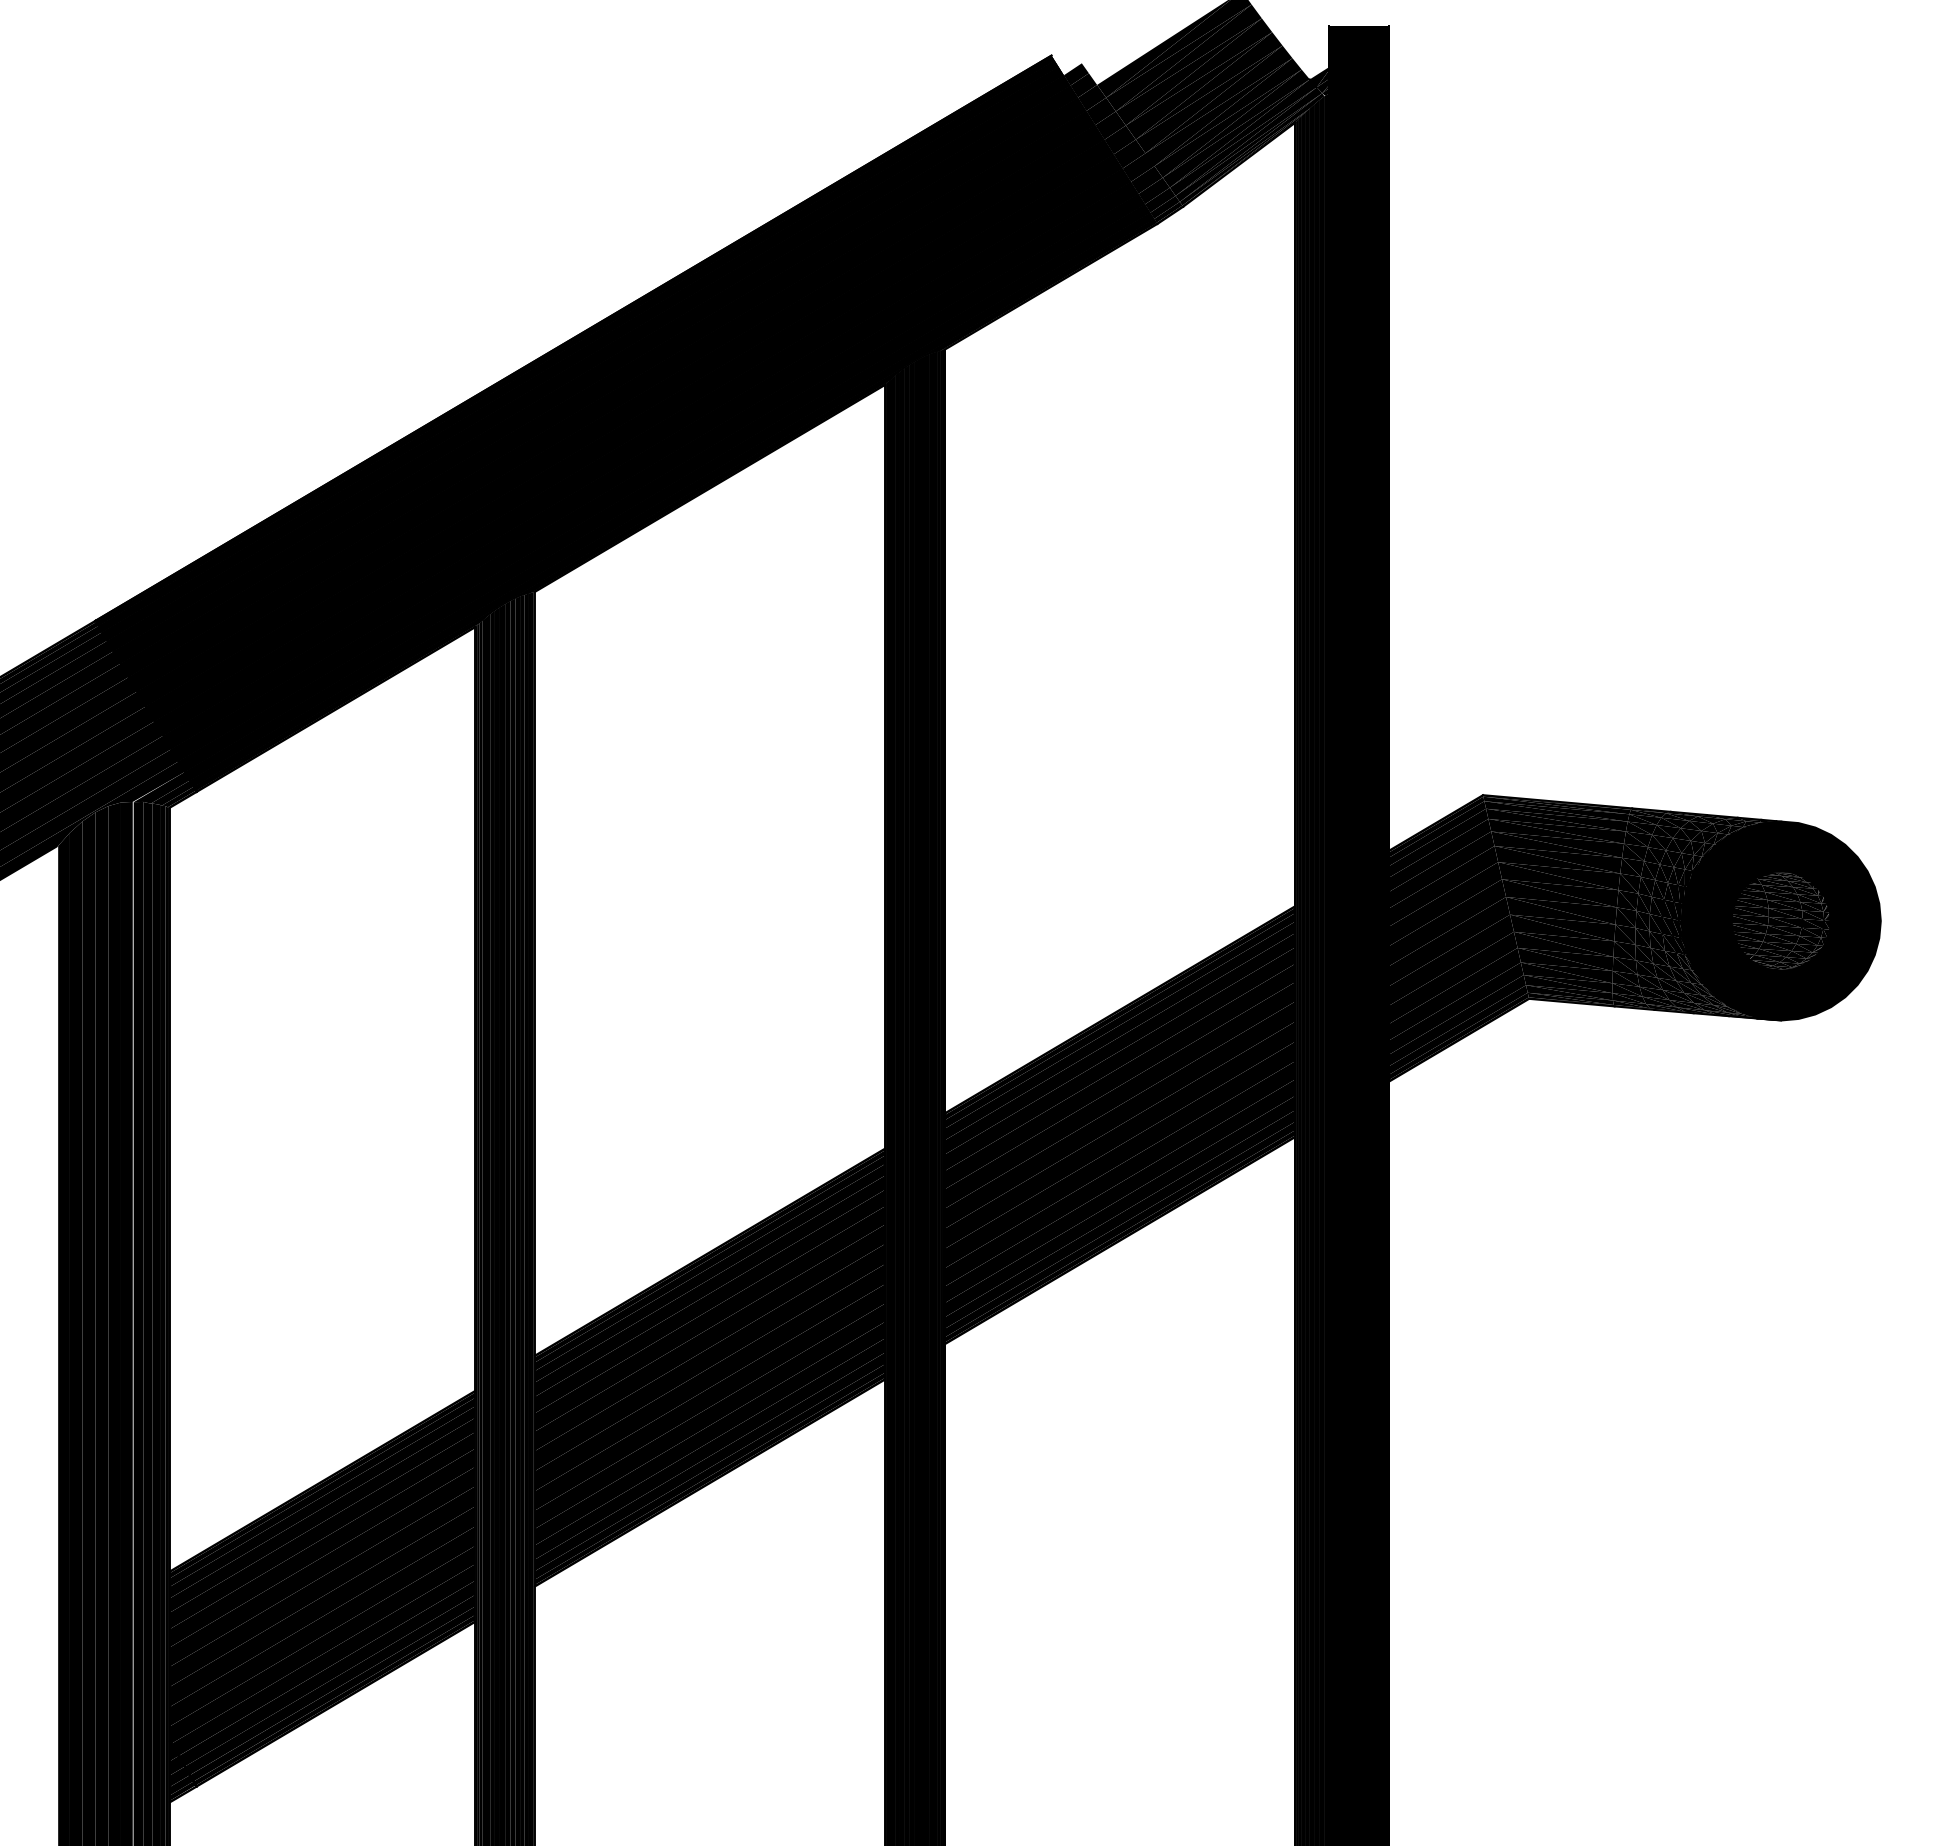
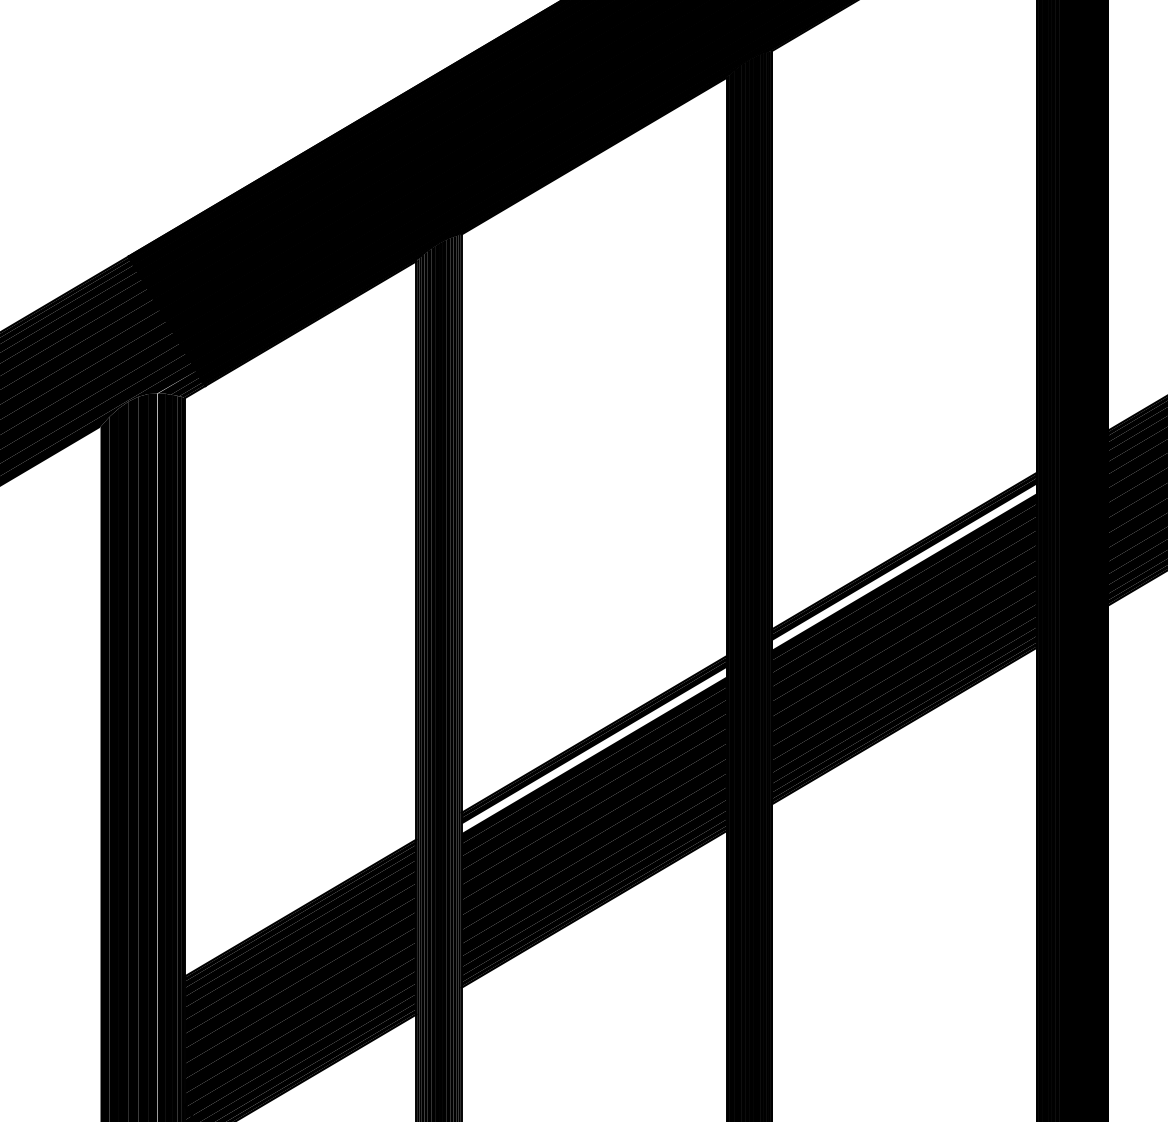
fill: (1119, 1030) -> (904, 566), removed
fill: (709, 1273) -> (593, 750), removed

